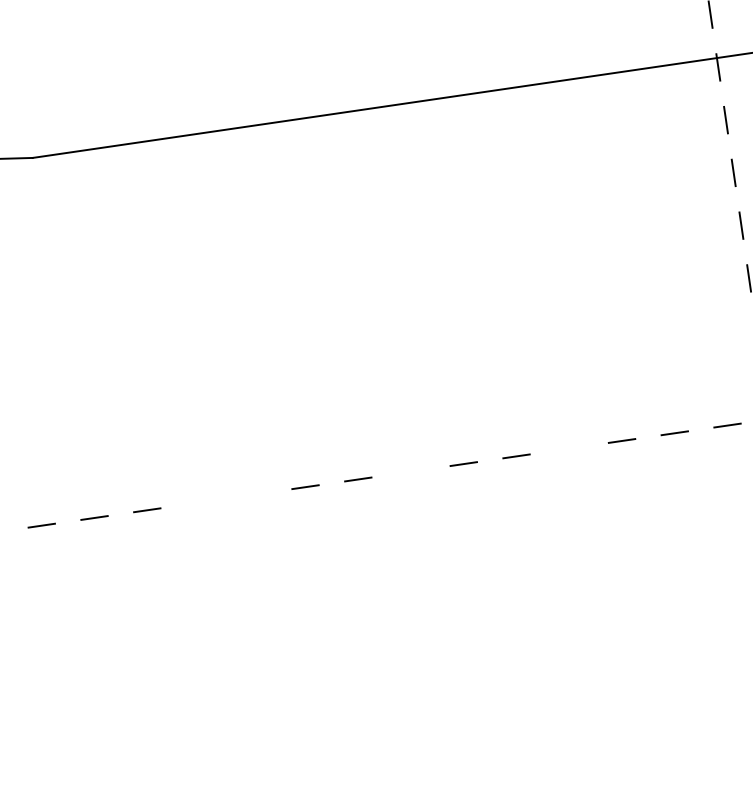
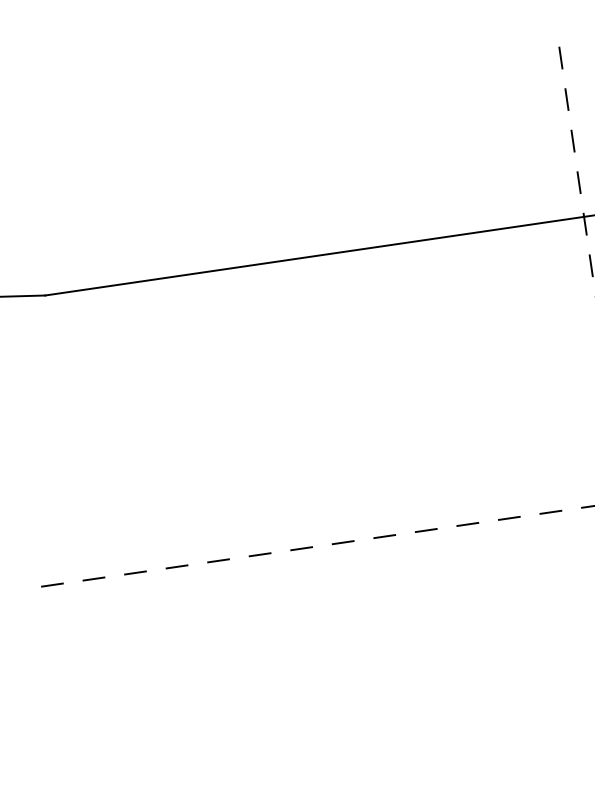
line: (568, 448) -> (467, 524), added
line: (410, 471) -> (342, 542), added
line: (252, 494) -> (218, 560), added
line: (199, 502) -> (176, 566), added

